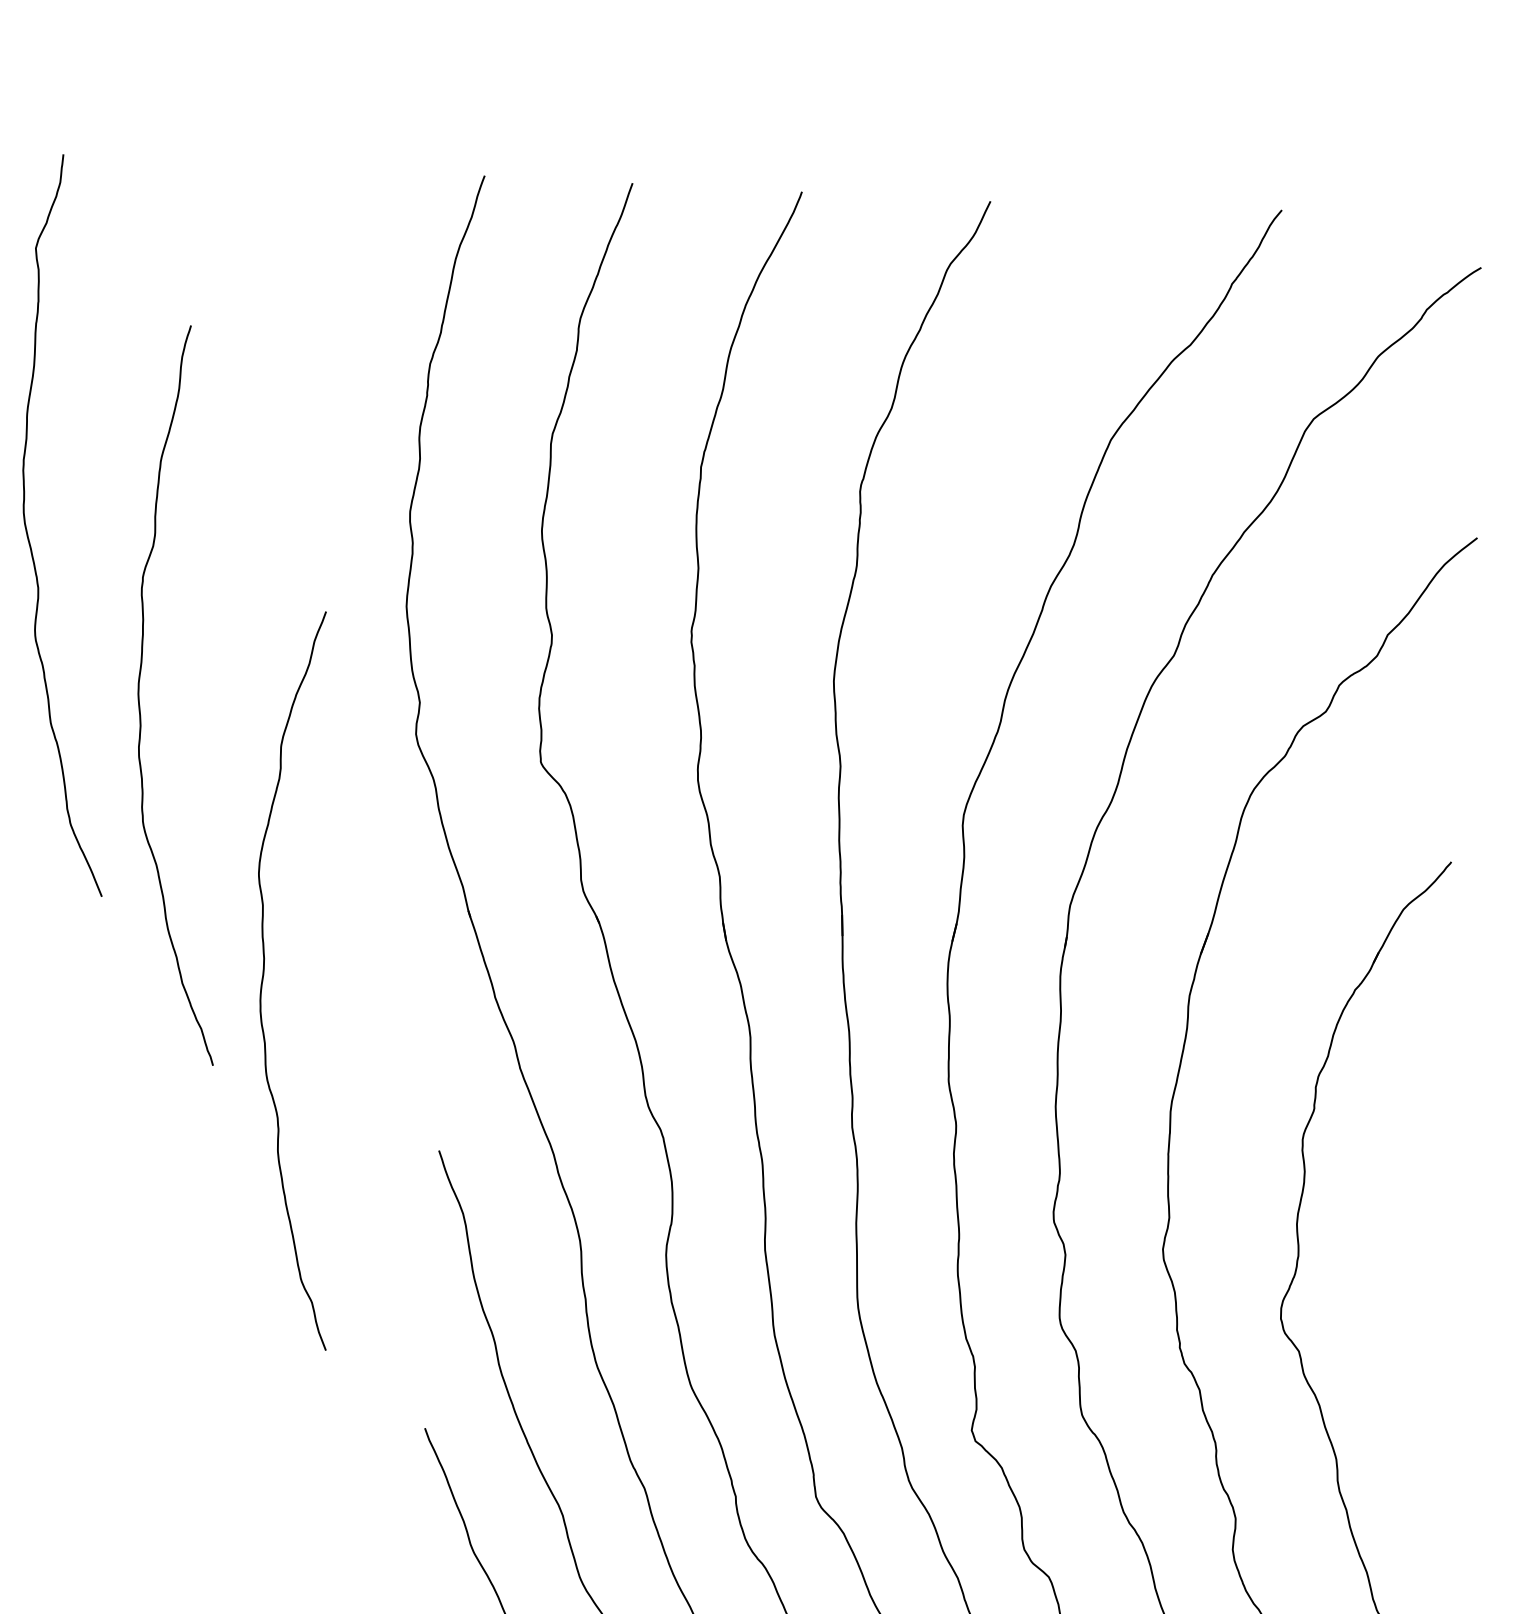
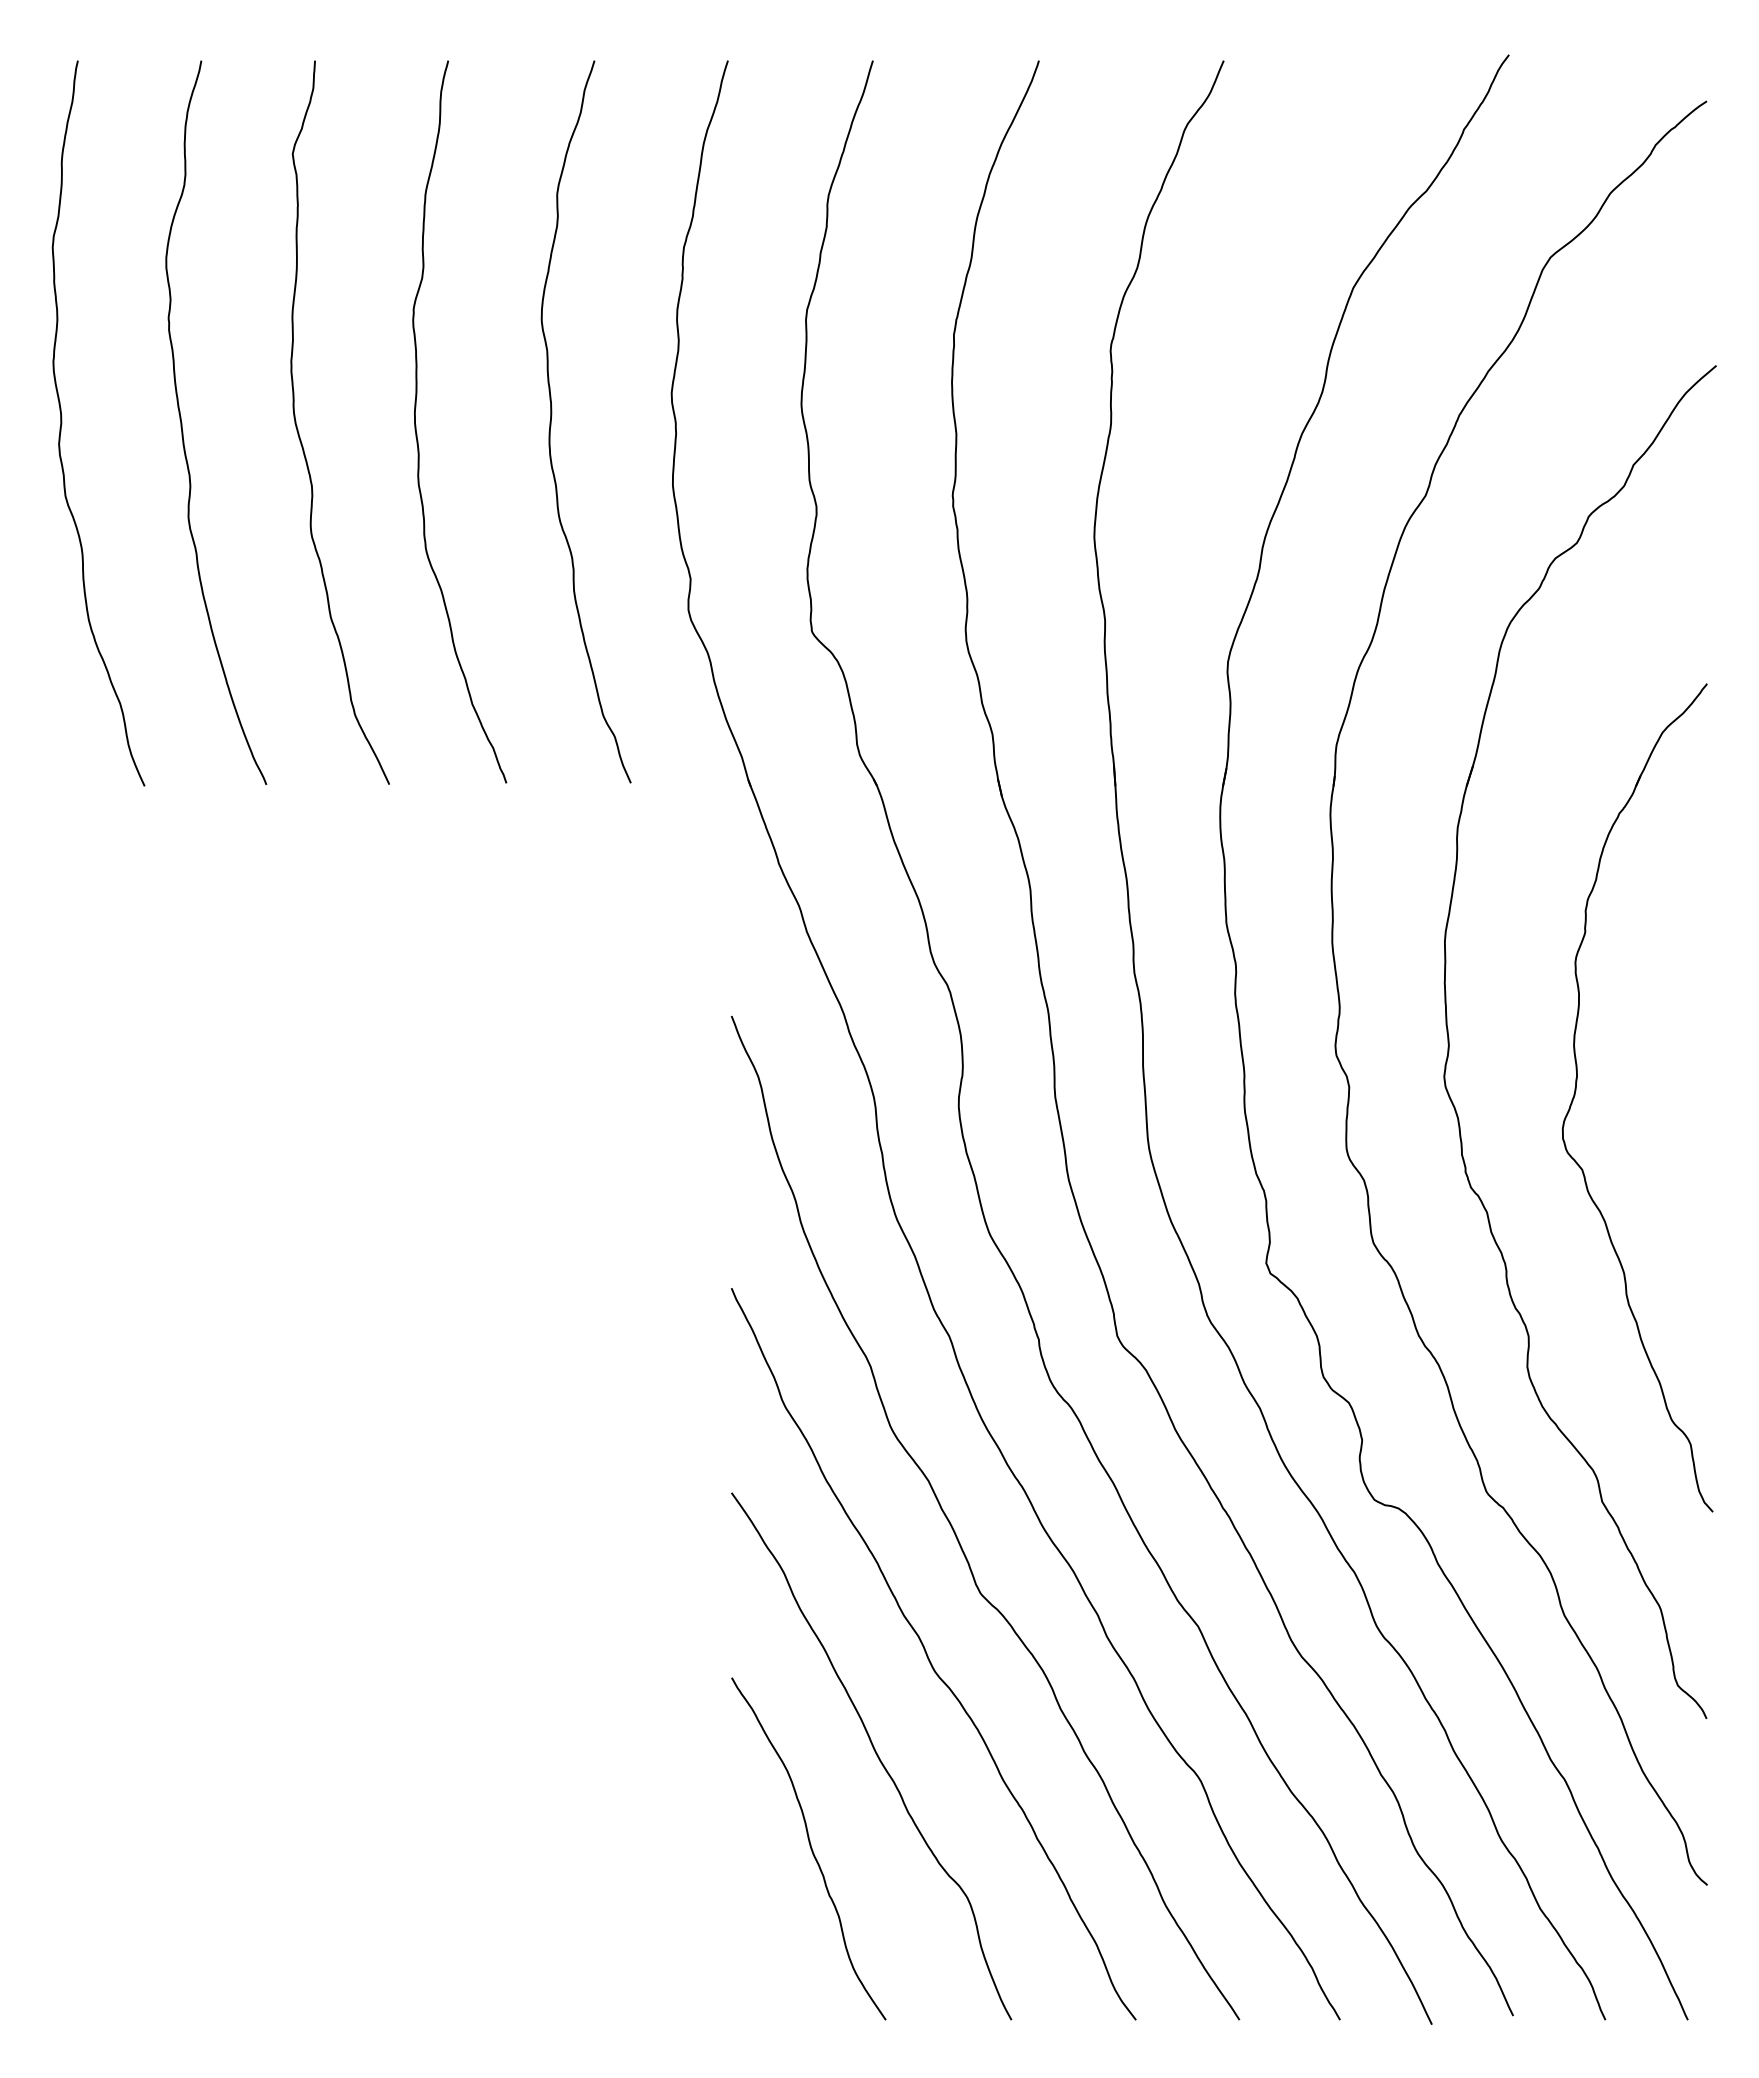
curve: (139, 695) -> (416, 424), moved
curve: (264, 971) -> (552, 415), moved

